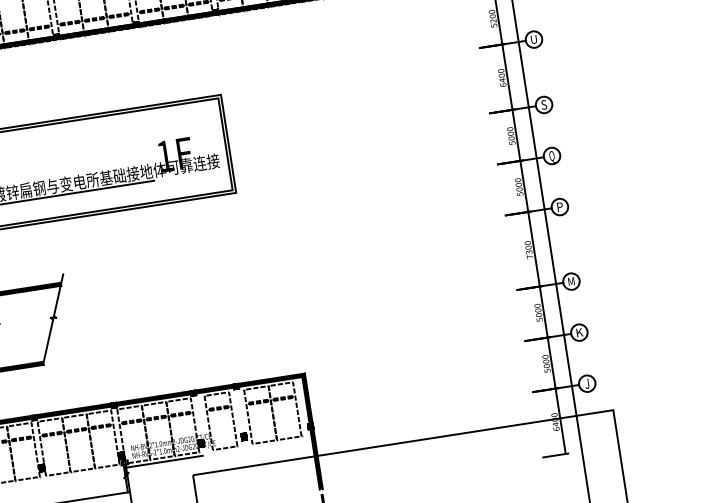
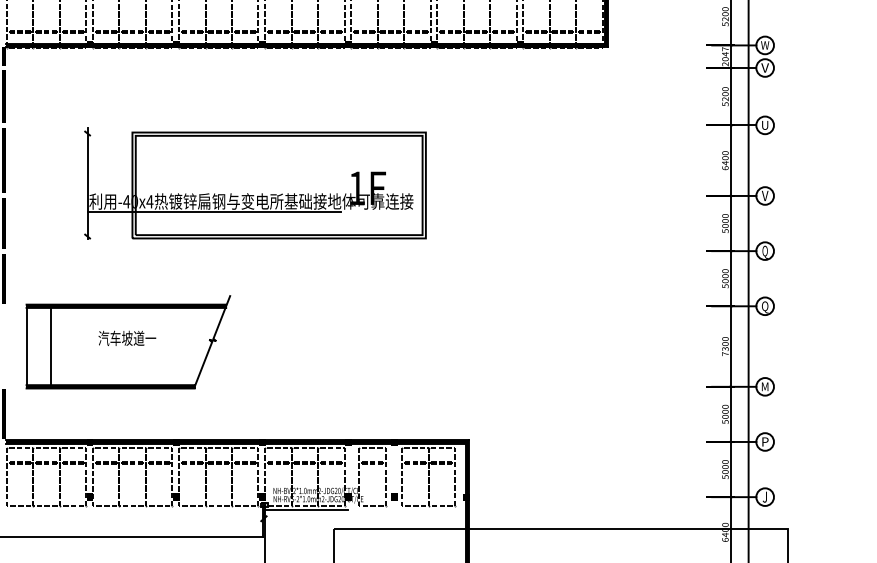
text: (544, 104) -> (765, 195), S -> V
text: (560, 208) -> (765, 307), P -> Q
text: (579, 332) -> (765, 441), K -> P

